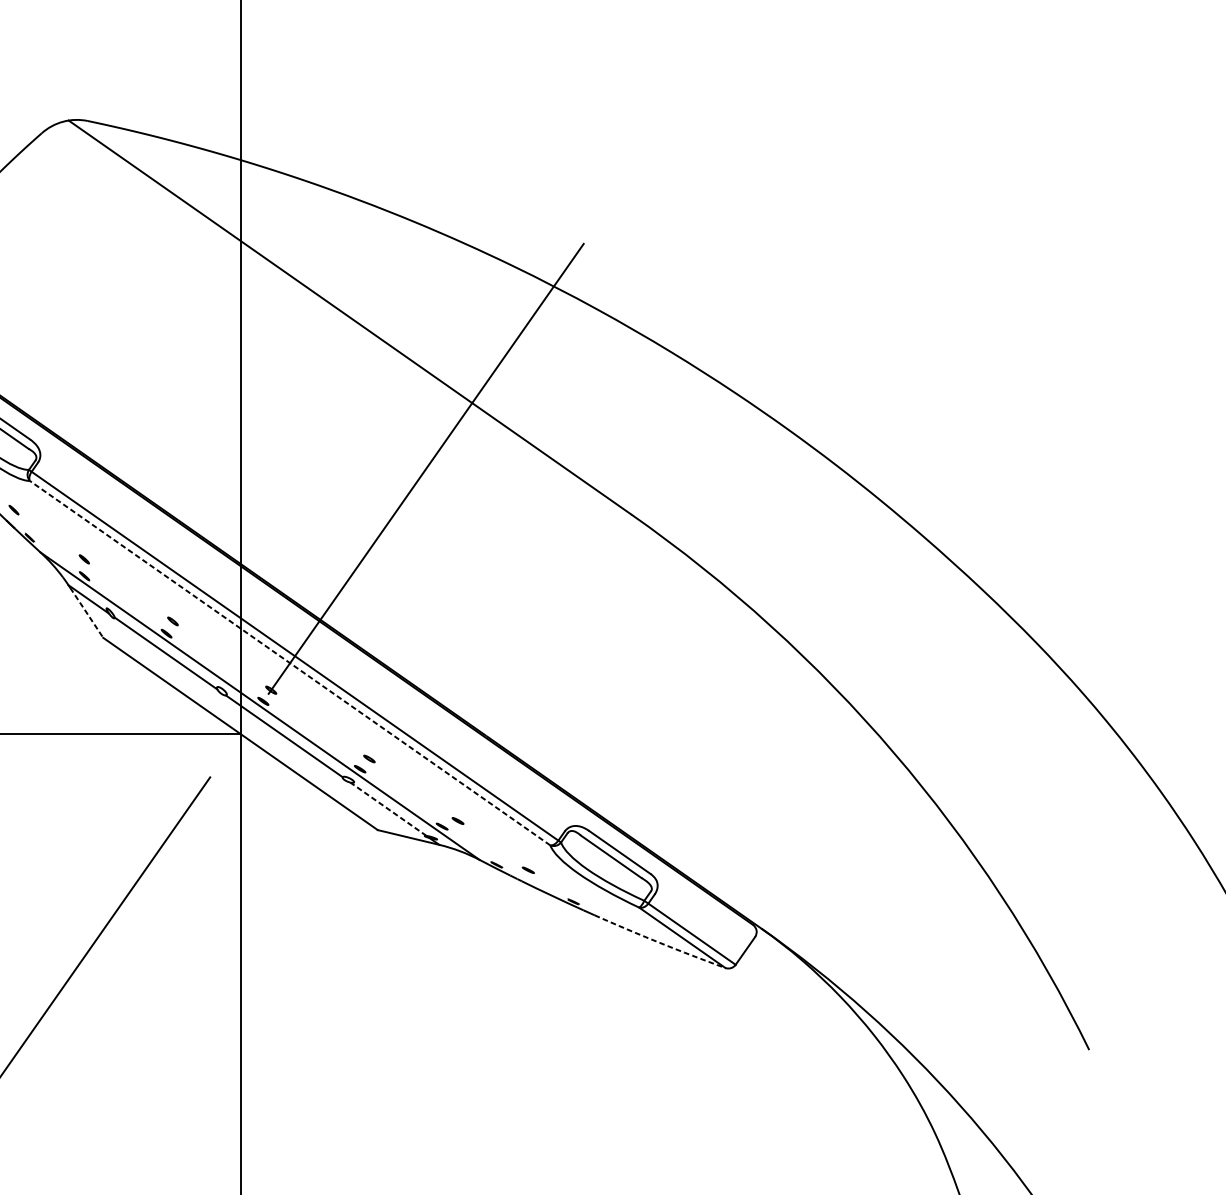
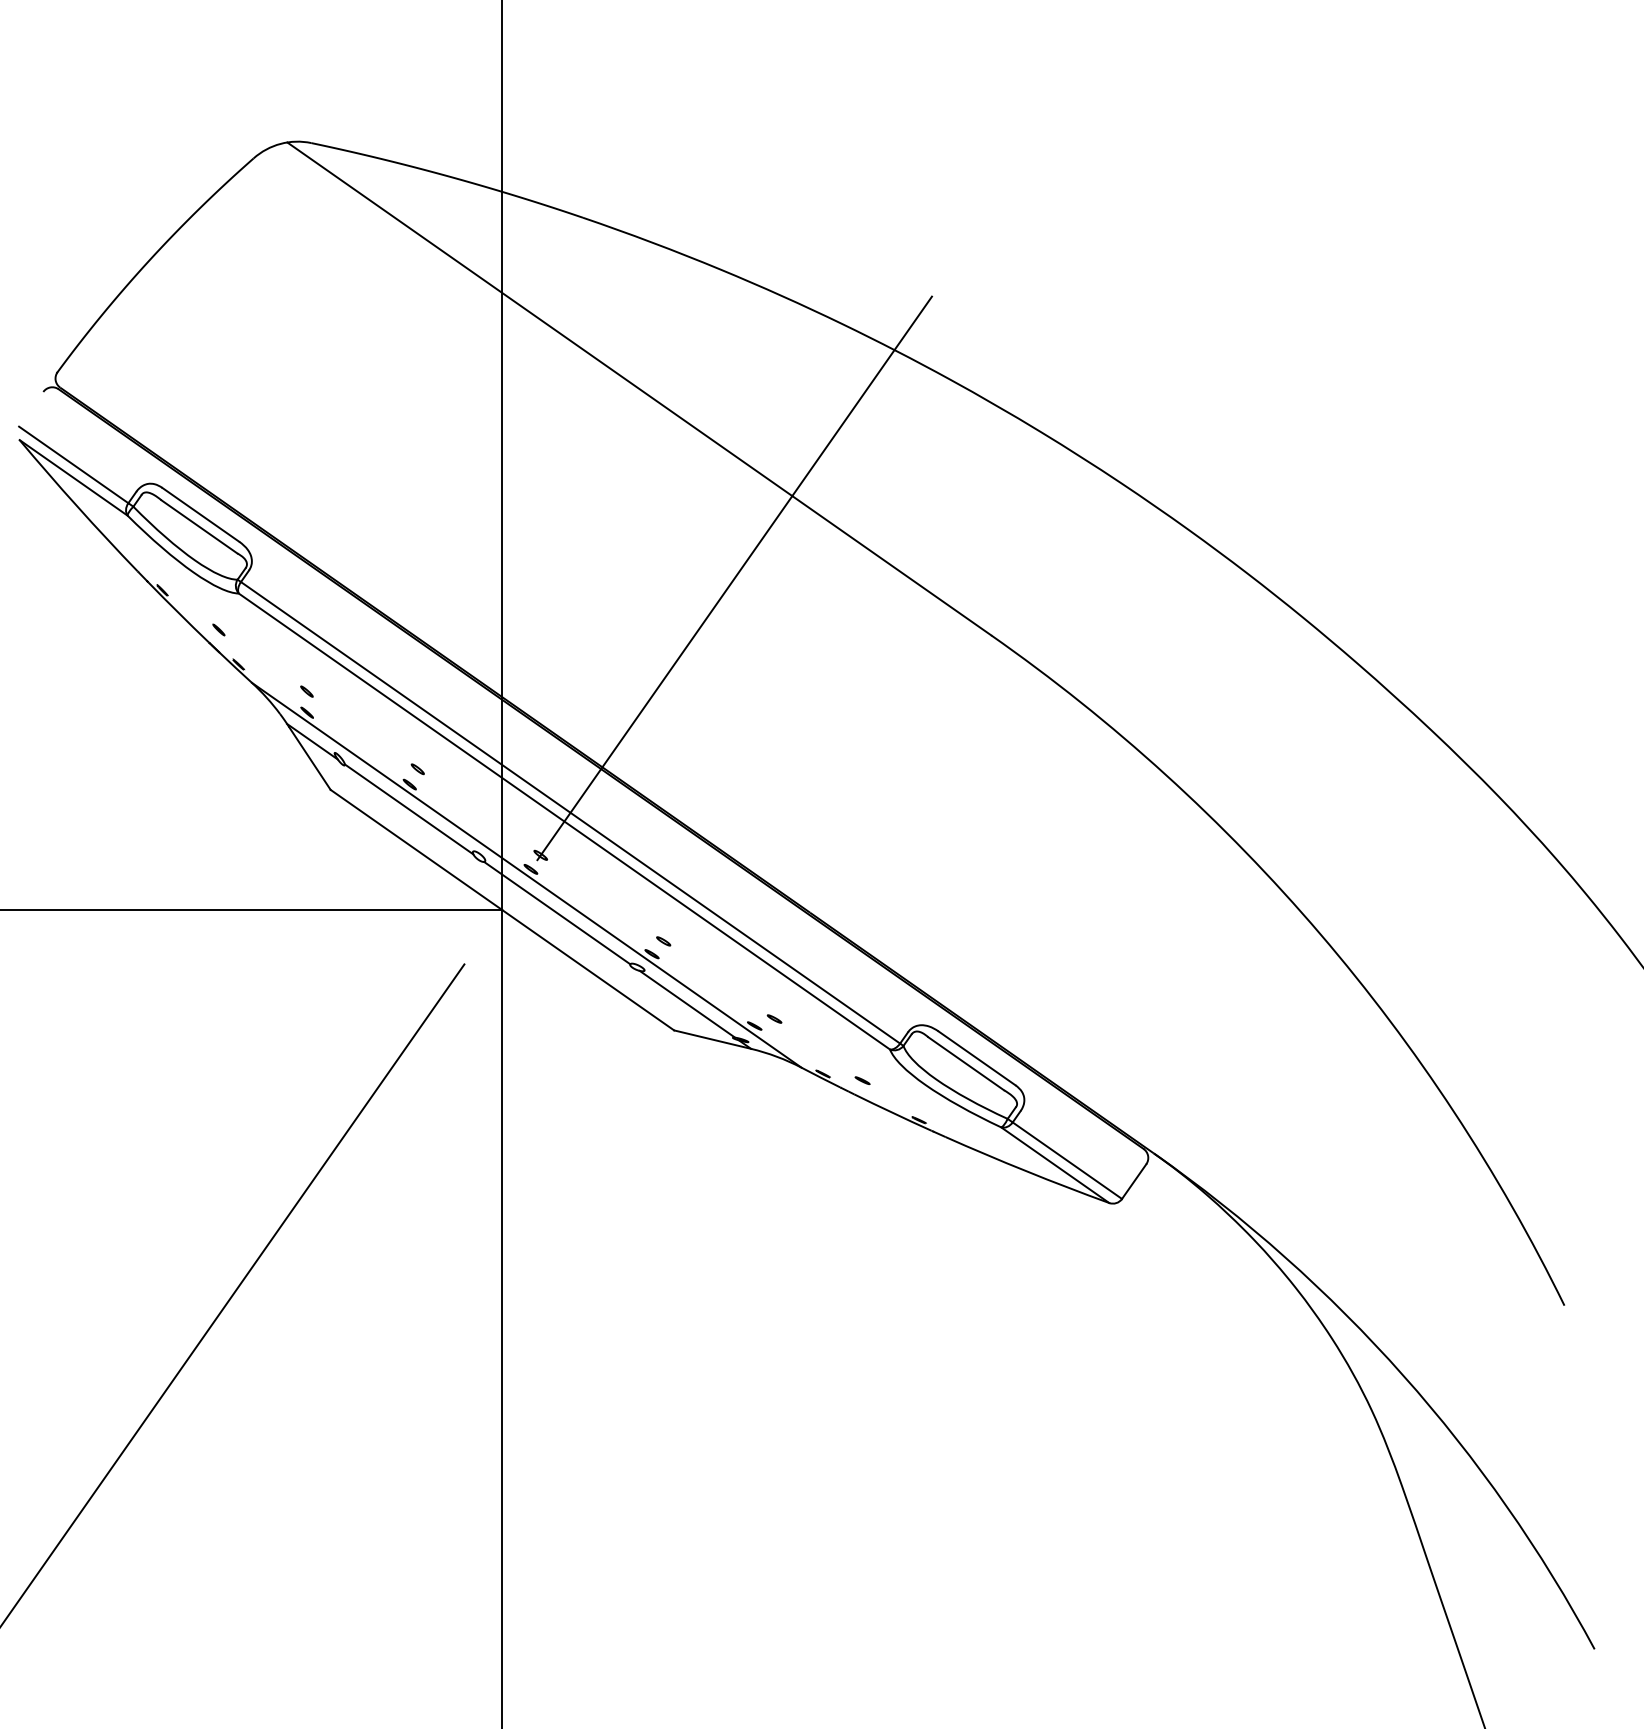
line: (87, 613) -> (310, 759), dashed -> solid
line: (290, 663) -> (564, 821), dashed -> solid
line: (388, 809) -> (687, 1004), dashed -> solid
arc: (659, 942) -> (1026, 1171), dashed -> solid

